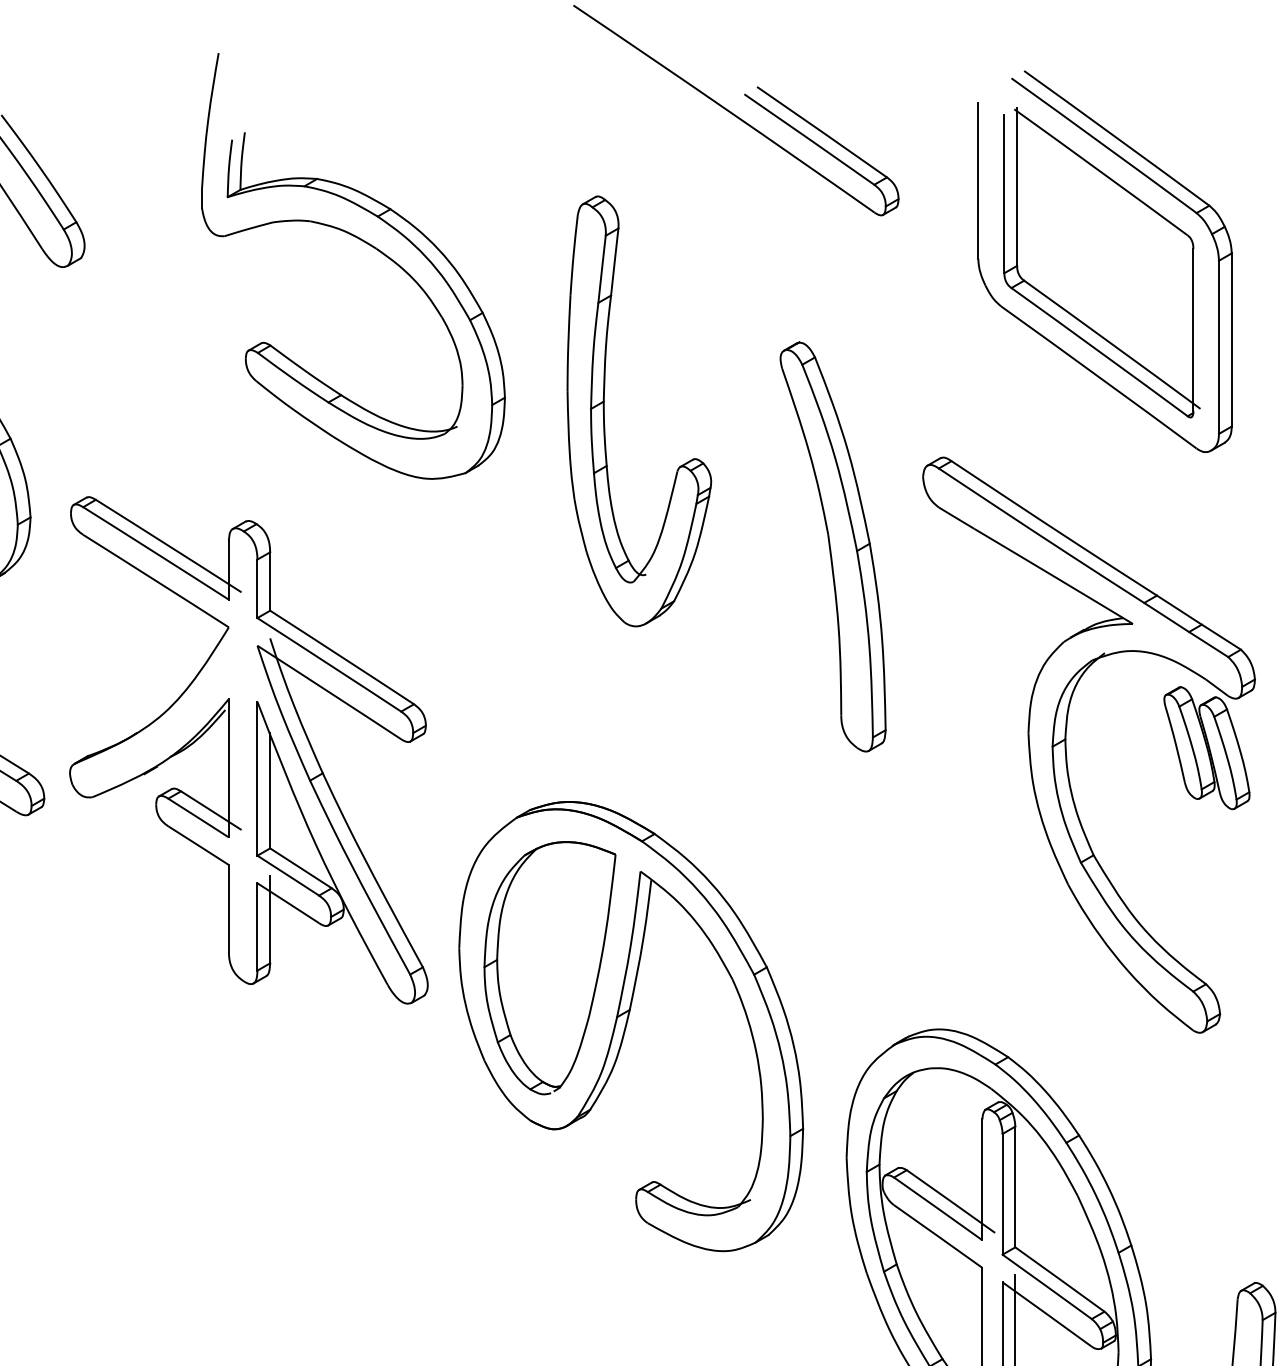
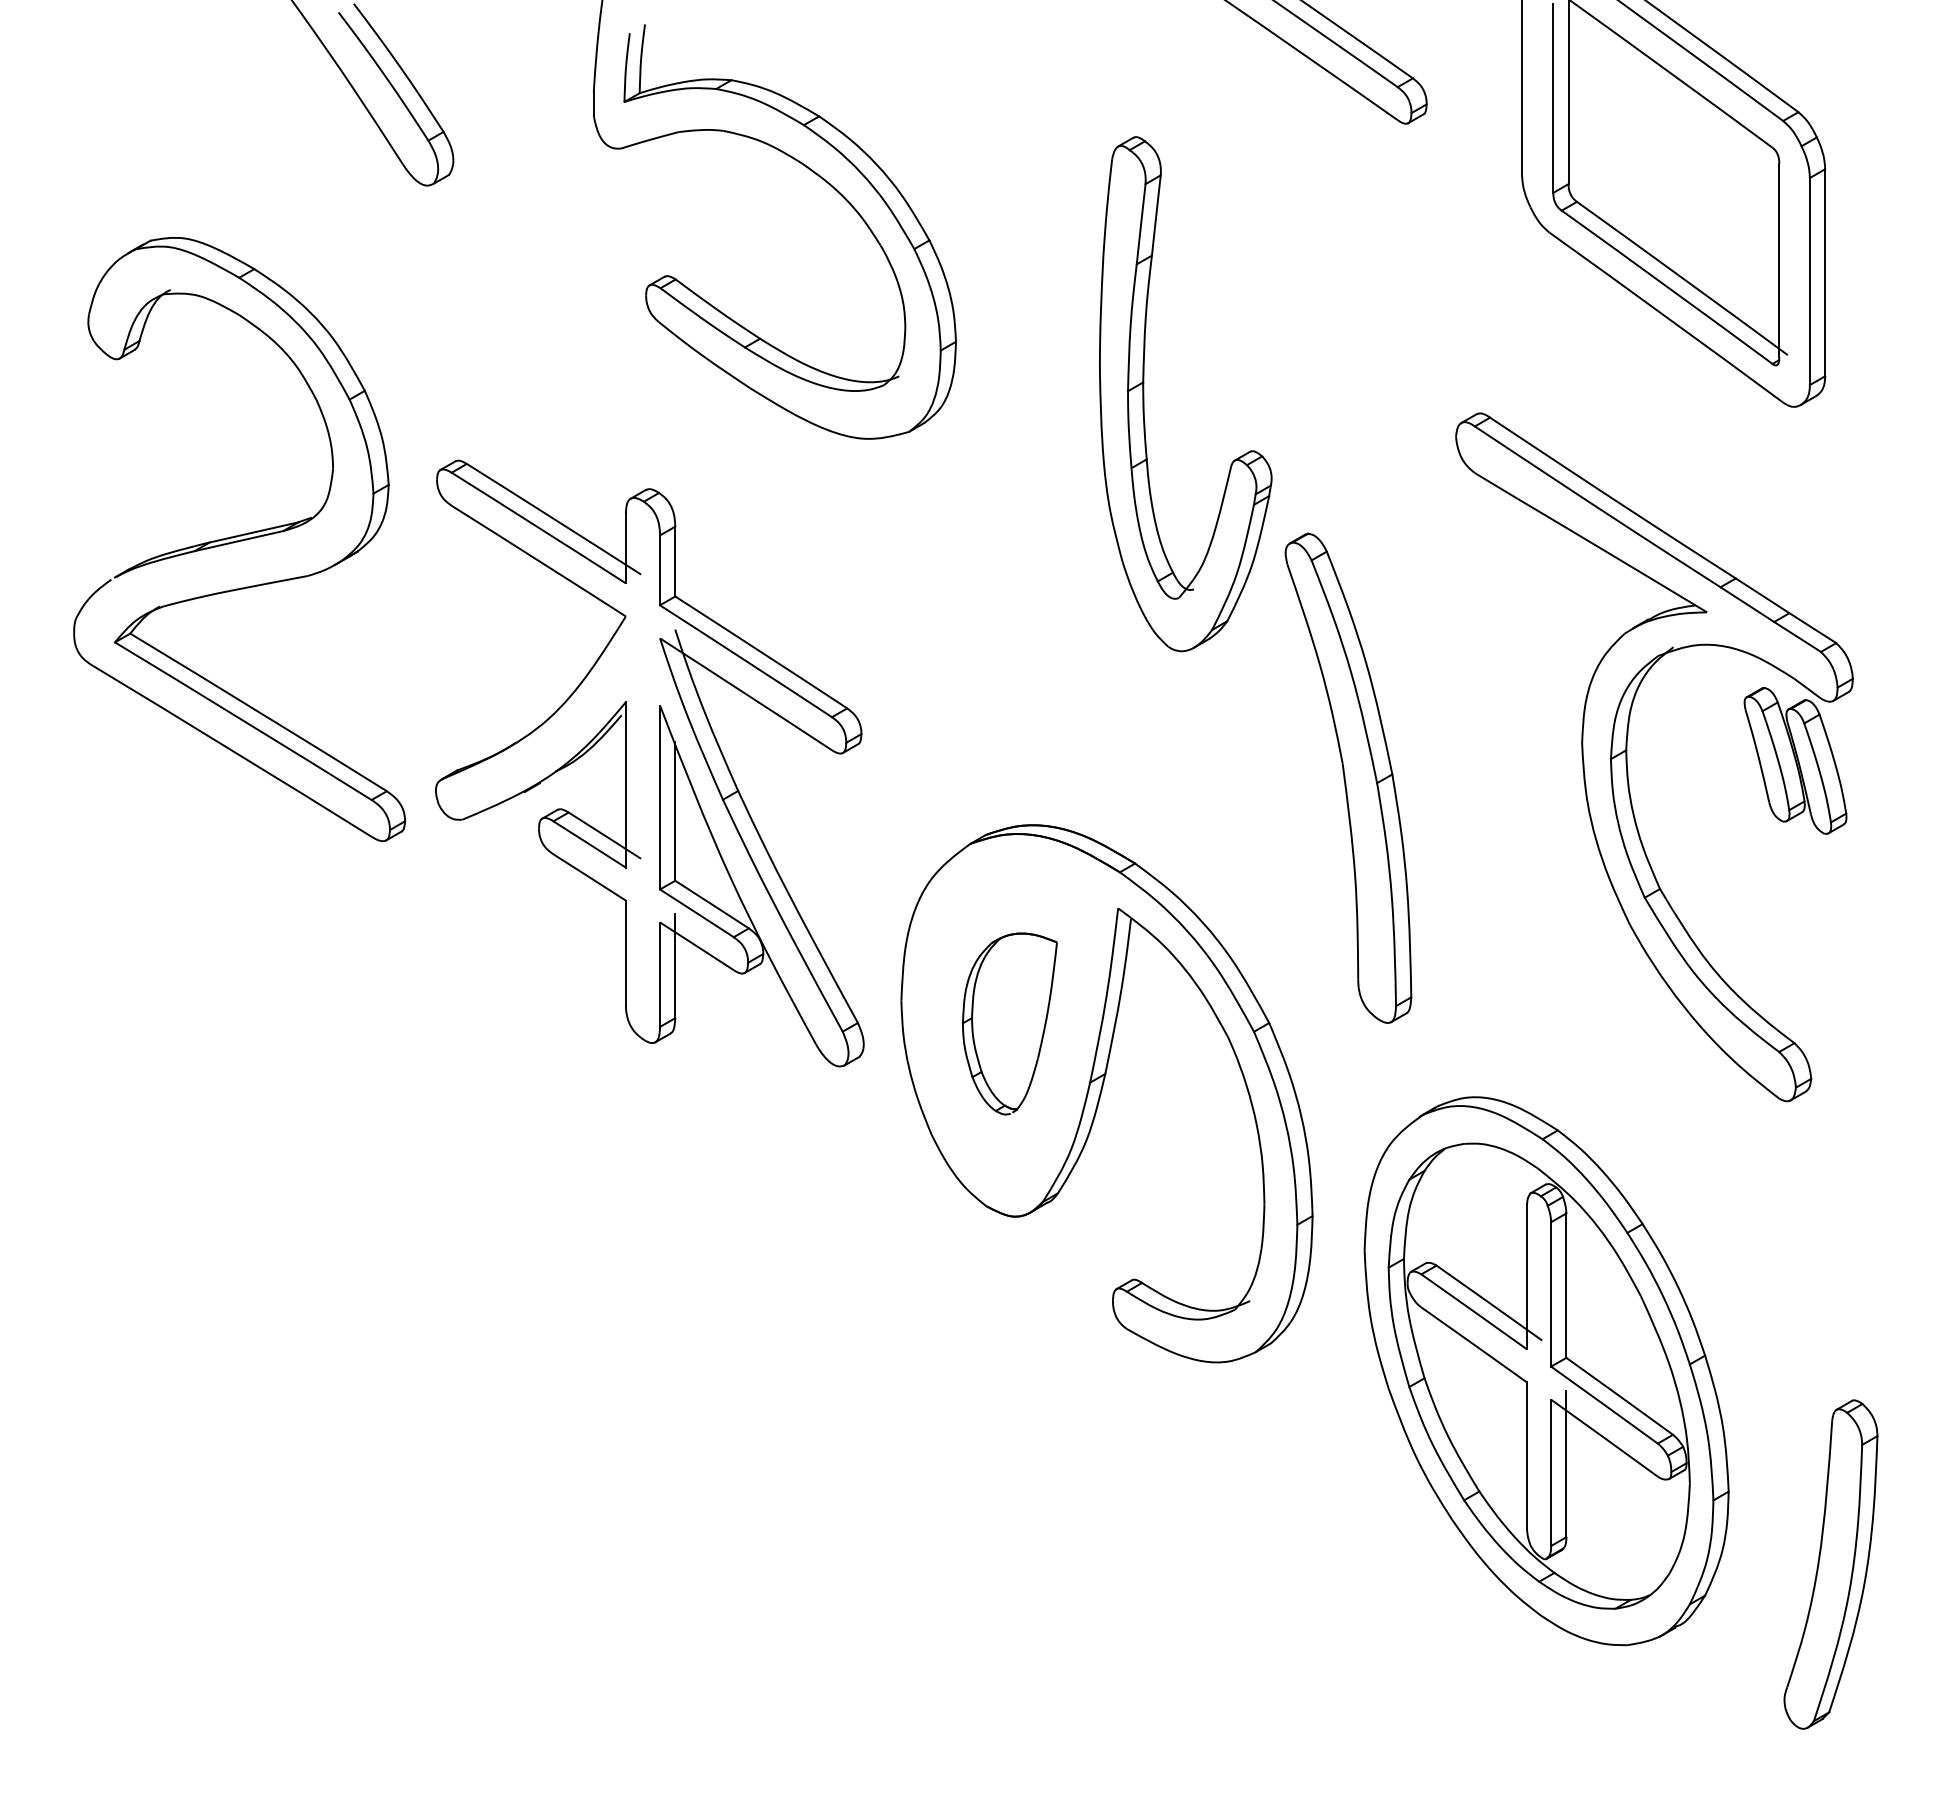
part: (604, 411) -> (1144, 394), moved
part: (833, 546) -> (1348, 777), moved
part: (549, 967) -> (1009, 1023), size x0.6

